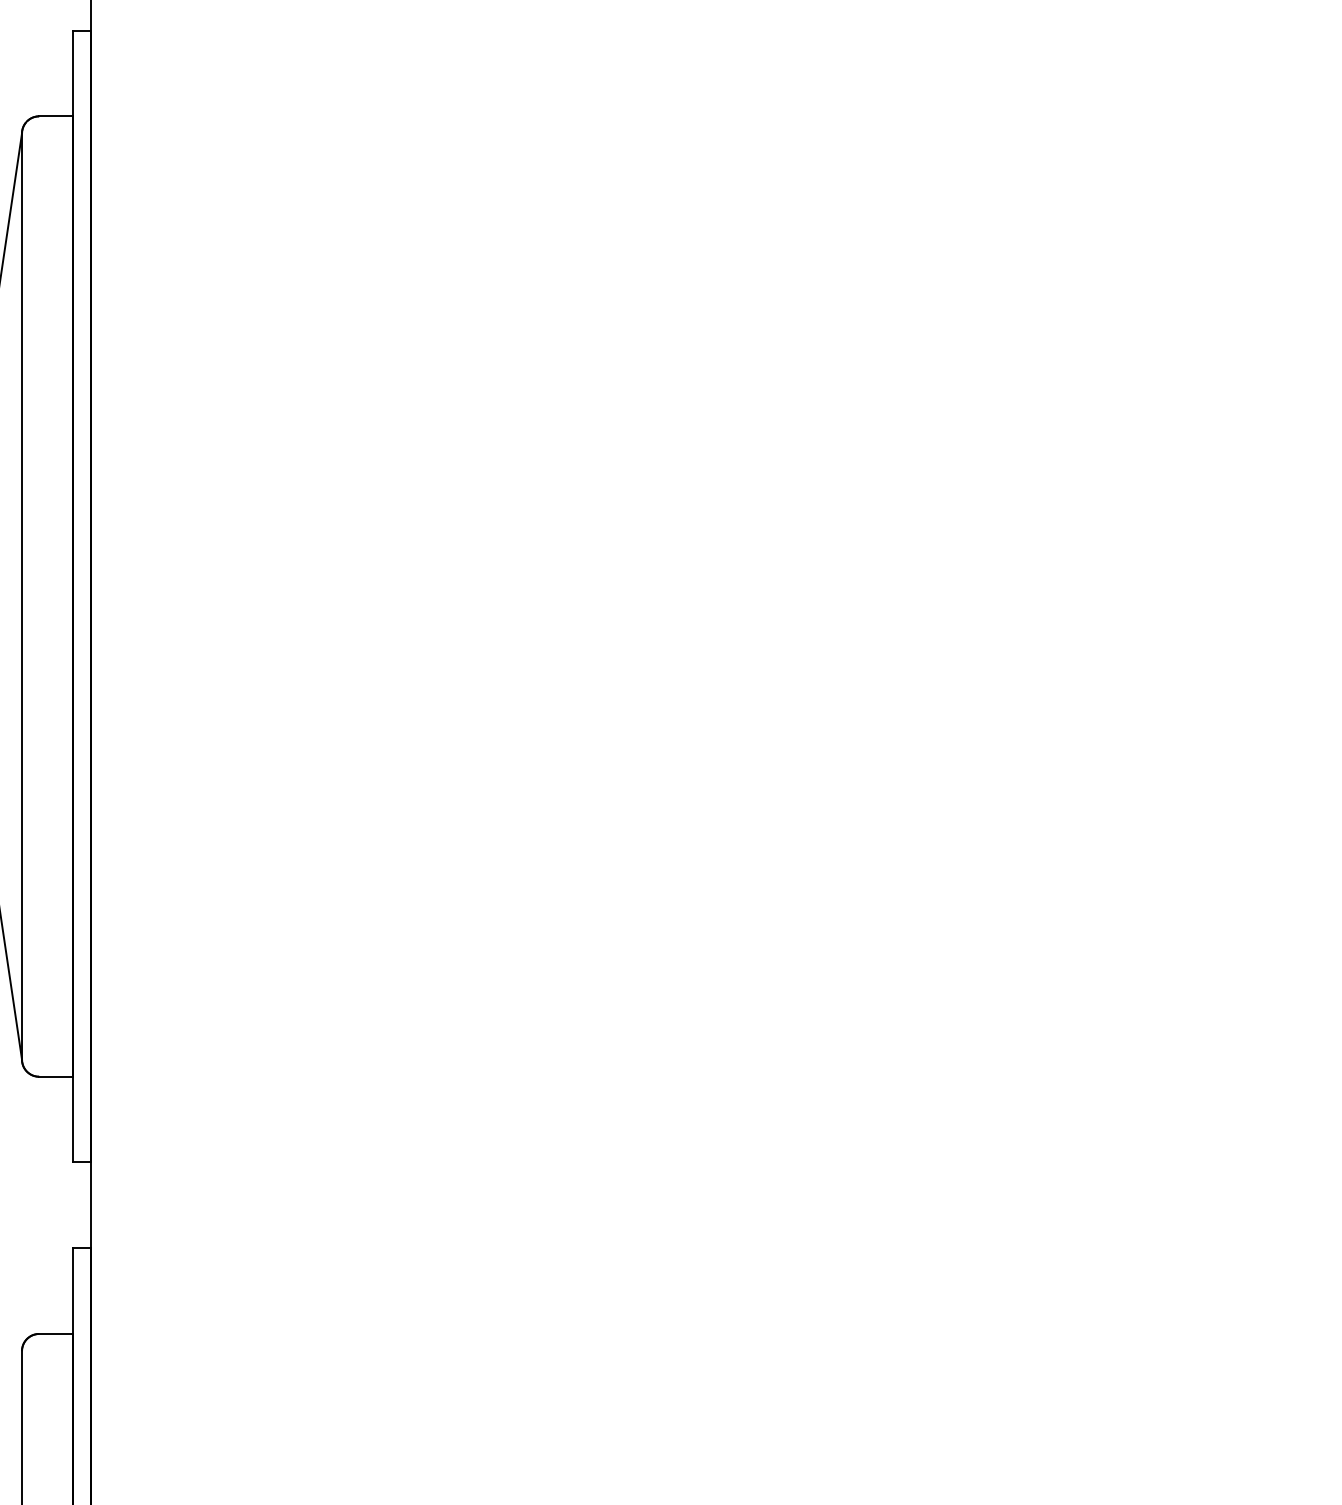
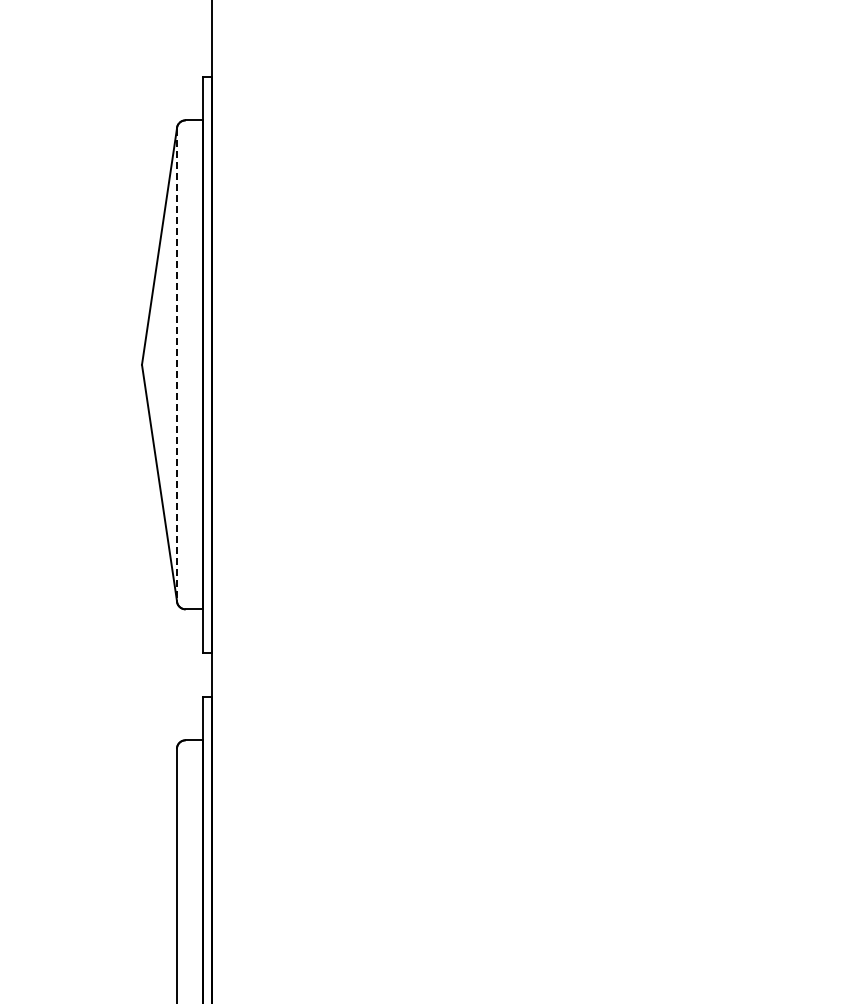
line: (21, 595) -> (176, 364), solid -> dashed

